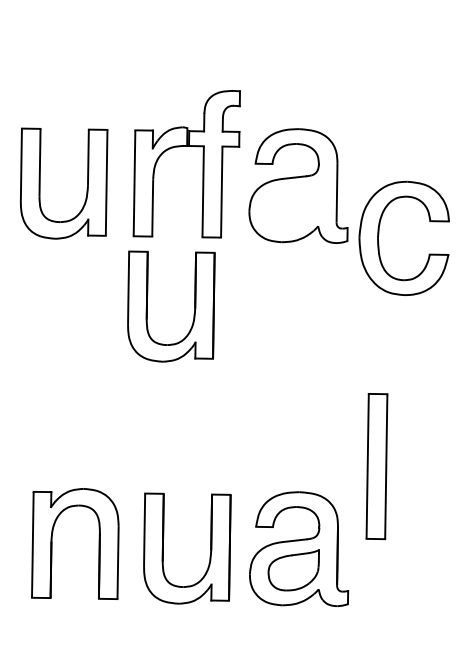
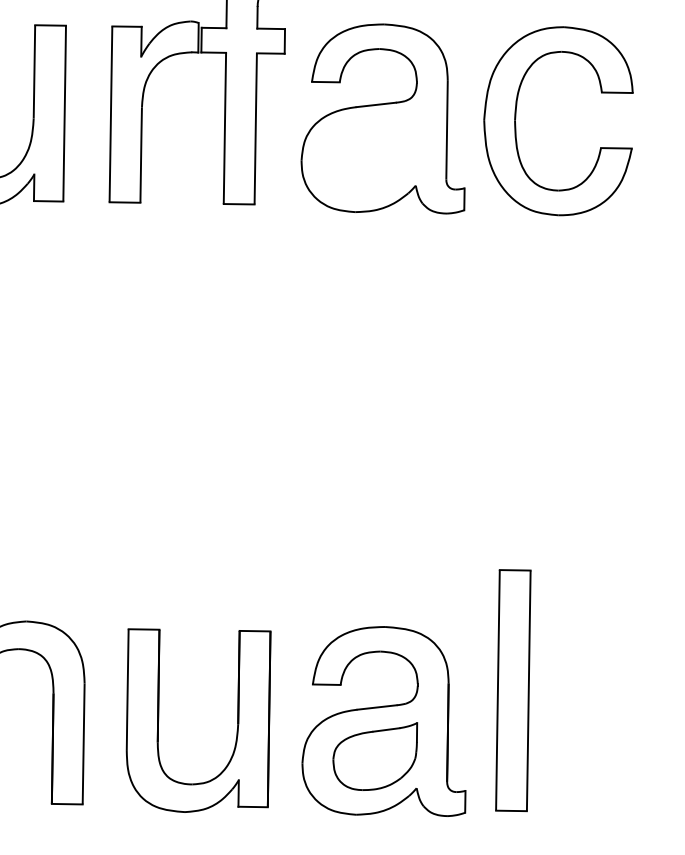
part: (379, 235) -> (517, 116), moved
part: (194, 306) -> (210, 318), removed
part: (376, 466) -> (512, 690), moved

